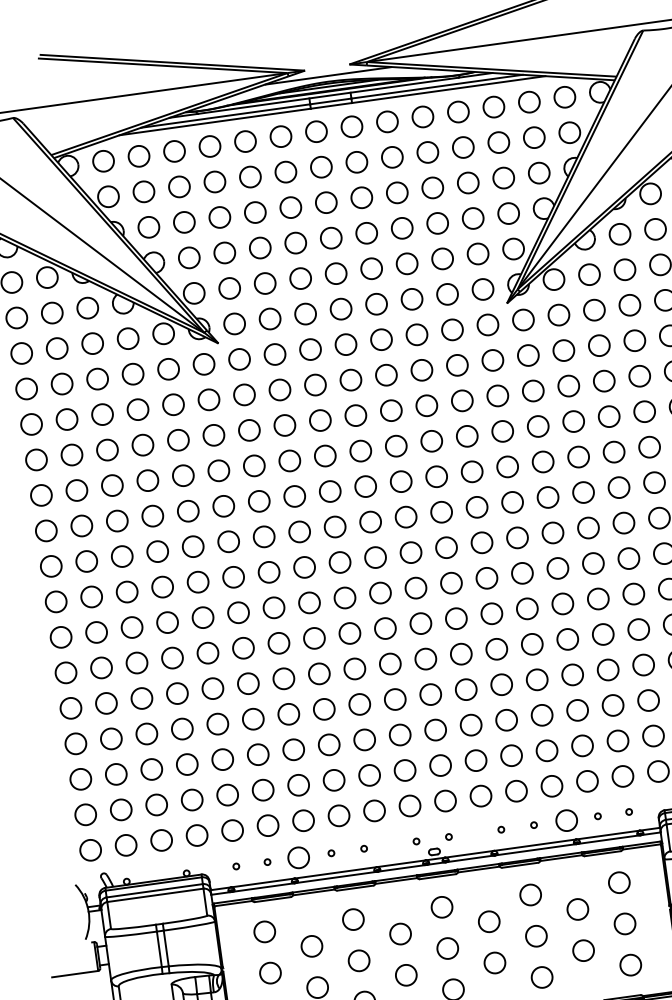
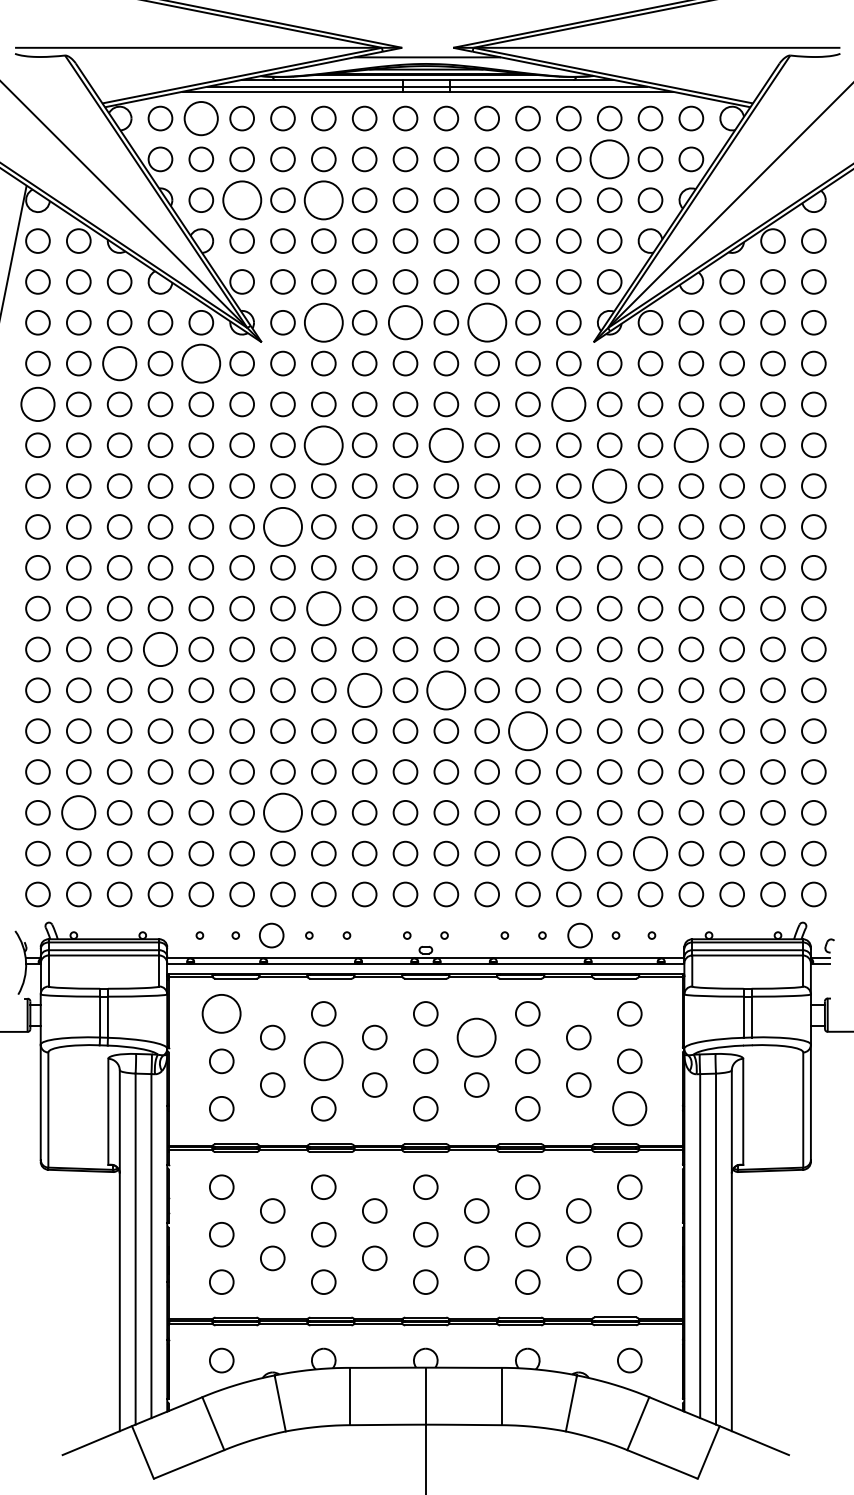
circle: (498, 142) -> (609, 159), size x1.6
circle: (139, 156) -> (201, 118), size x1.4
circle: (254, 211) -> (323, 199), size x1.6
circle: (183, 221) -> (241, 199), size x1.6
circle: (411, 299) -> (486, 322), size x1.6
circle: (341, 308) -> (405, 322), size x1.4
circle: (269, 318) -> (323, 322), size x1.6
circle: (492, 360) -> (568, 404), size x1.4
circle: (168, 369) -> (201, 363), size x1.6
circle: (97, 379) -> (119, 363), size x1.4
circle: (604, 380) -> (691, 444), size x1.4
circle: (391, 410) -> (446, 444), size x1.4
circle: (31, 424) -> (37, 404), size x1.4
circle: (284, 424) -> (323, 444), size x1.6
circle: (537, 425) -> (609, 485), size x1.4
circle: (258, 501) -> (282, 526), size x1.6
circle: (304, 567) -> (323, 608), size x1.4
circle: (167, 622) -> (160, 649), size x1.4
circle: (420, 622) -> (446, 689), size x1.6
circle: (349, 632) -> (364, 689), size x1.4
circle: (496, 648) -> (527, 730), size x1.6
circle: (617, 740) -> (650, 853), size x1.4
circle: (293, 749) -> (282, 812), size x1.6
circle: (546, 750) -> (568, 853), size x1.4
circle: (115, 774) -> (78, 812), size x1.4
circle: (488, 921) -> (476, 1037), size x1.6
circle: (264, 931) -> (221, 1013), size x1.6
circle: (358, 961) -> (323, 1061), size x1.6
circle: (630, 964) -> (629, 1108), size x1.4

